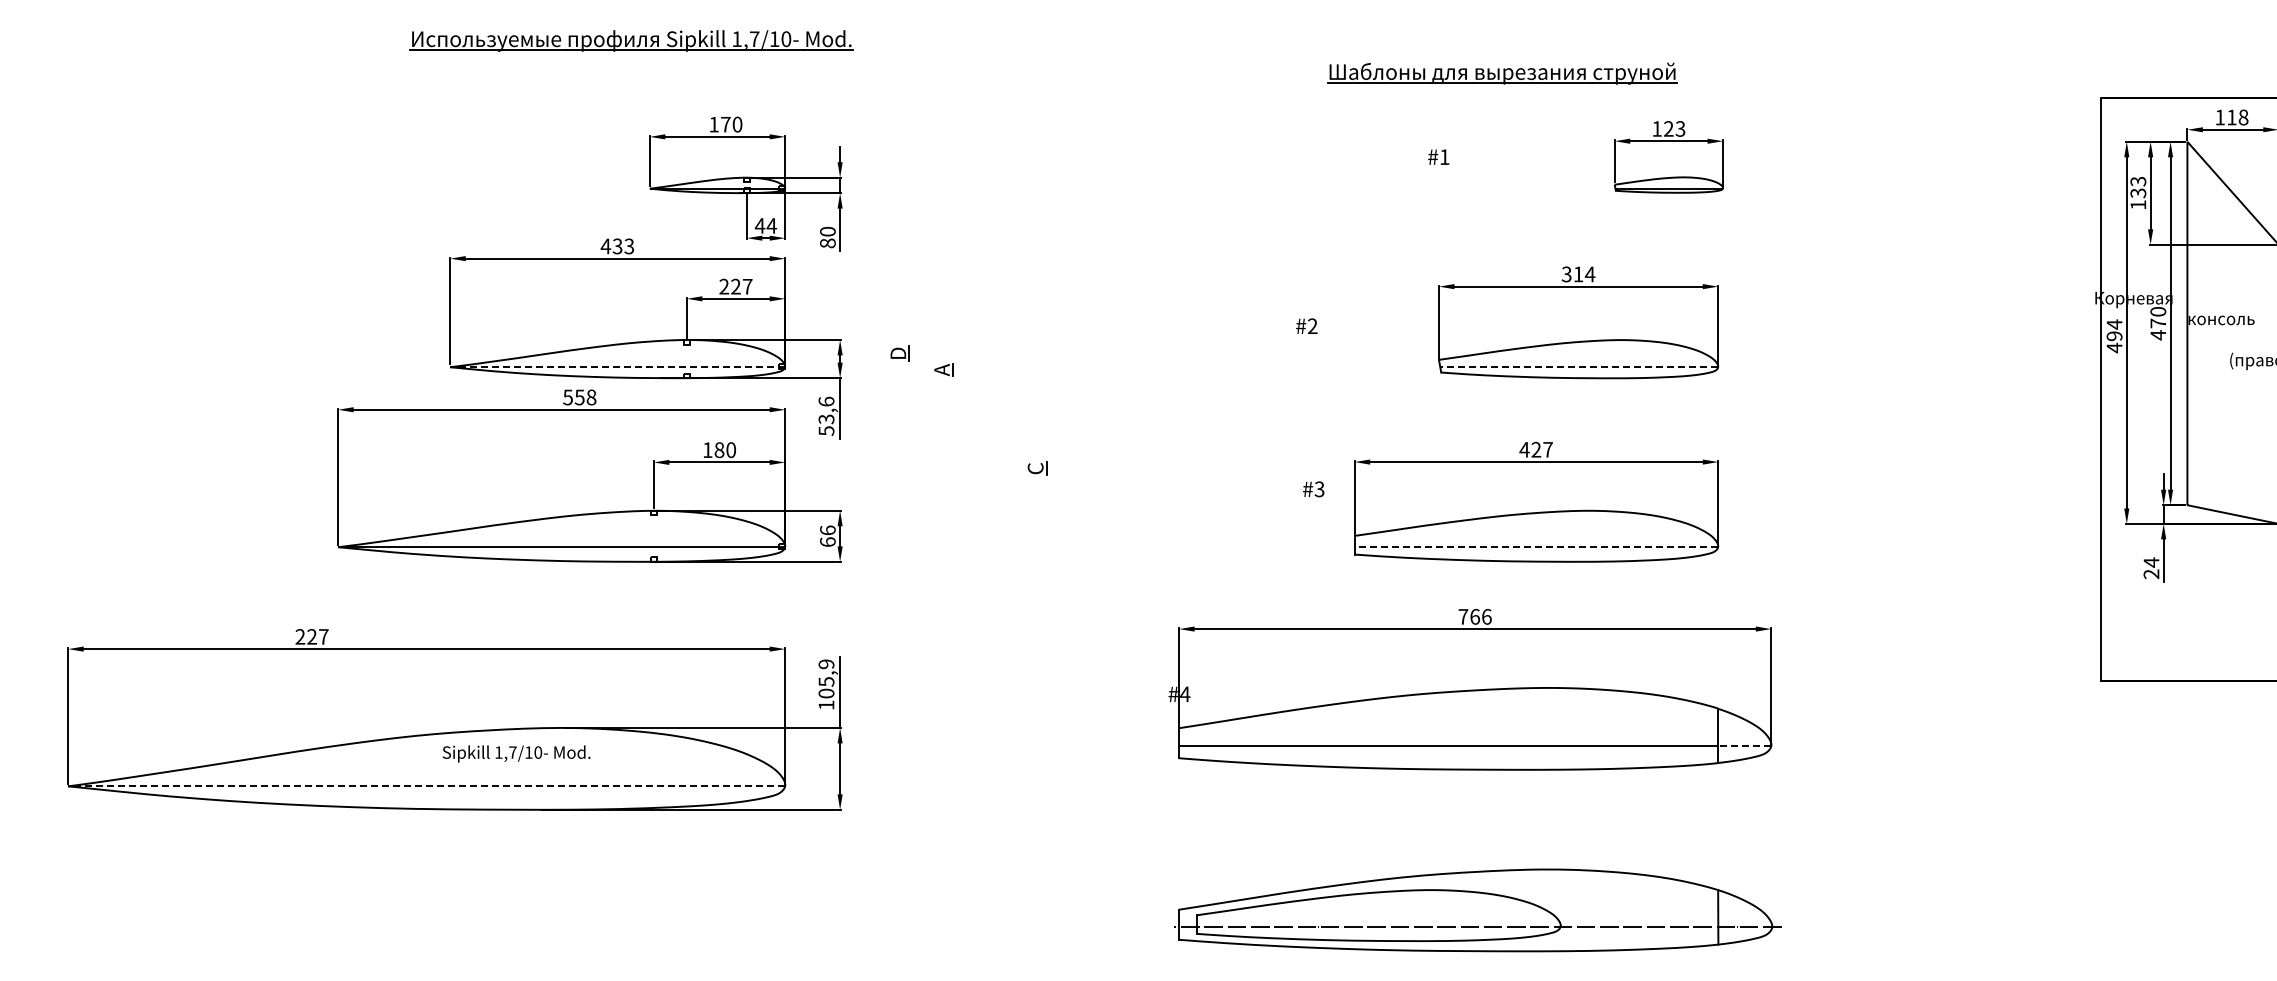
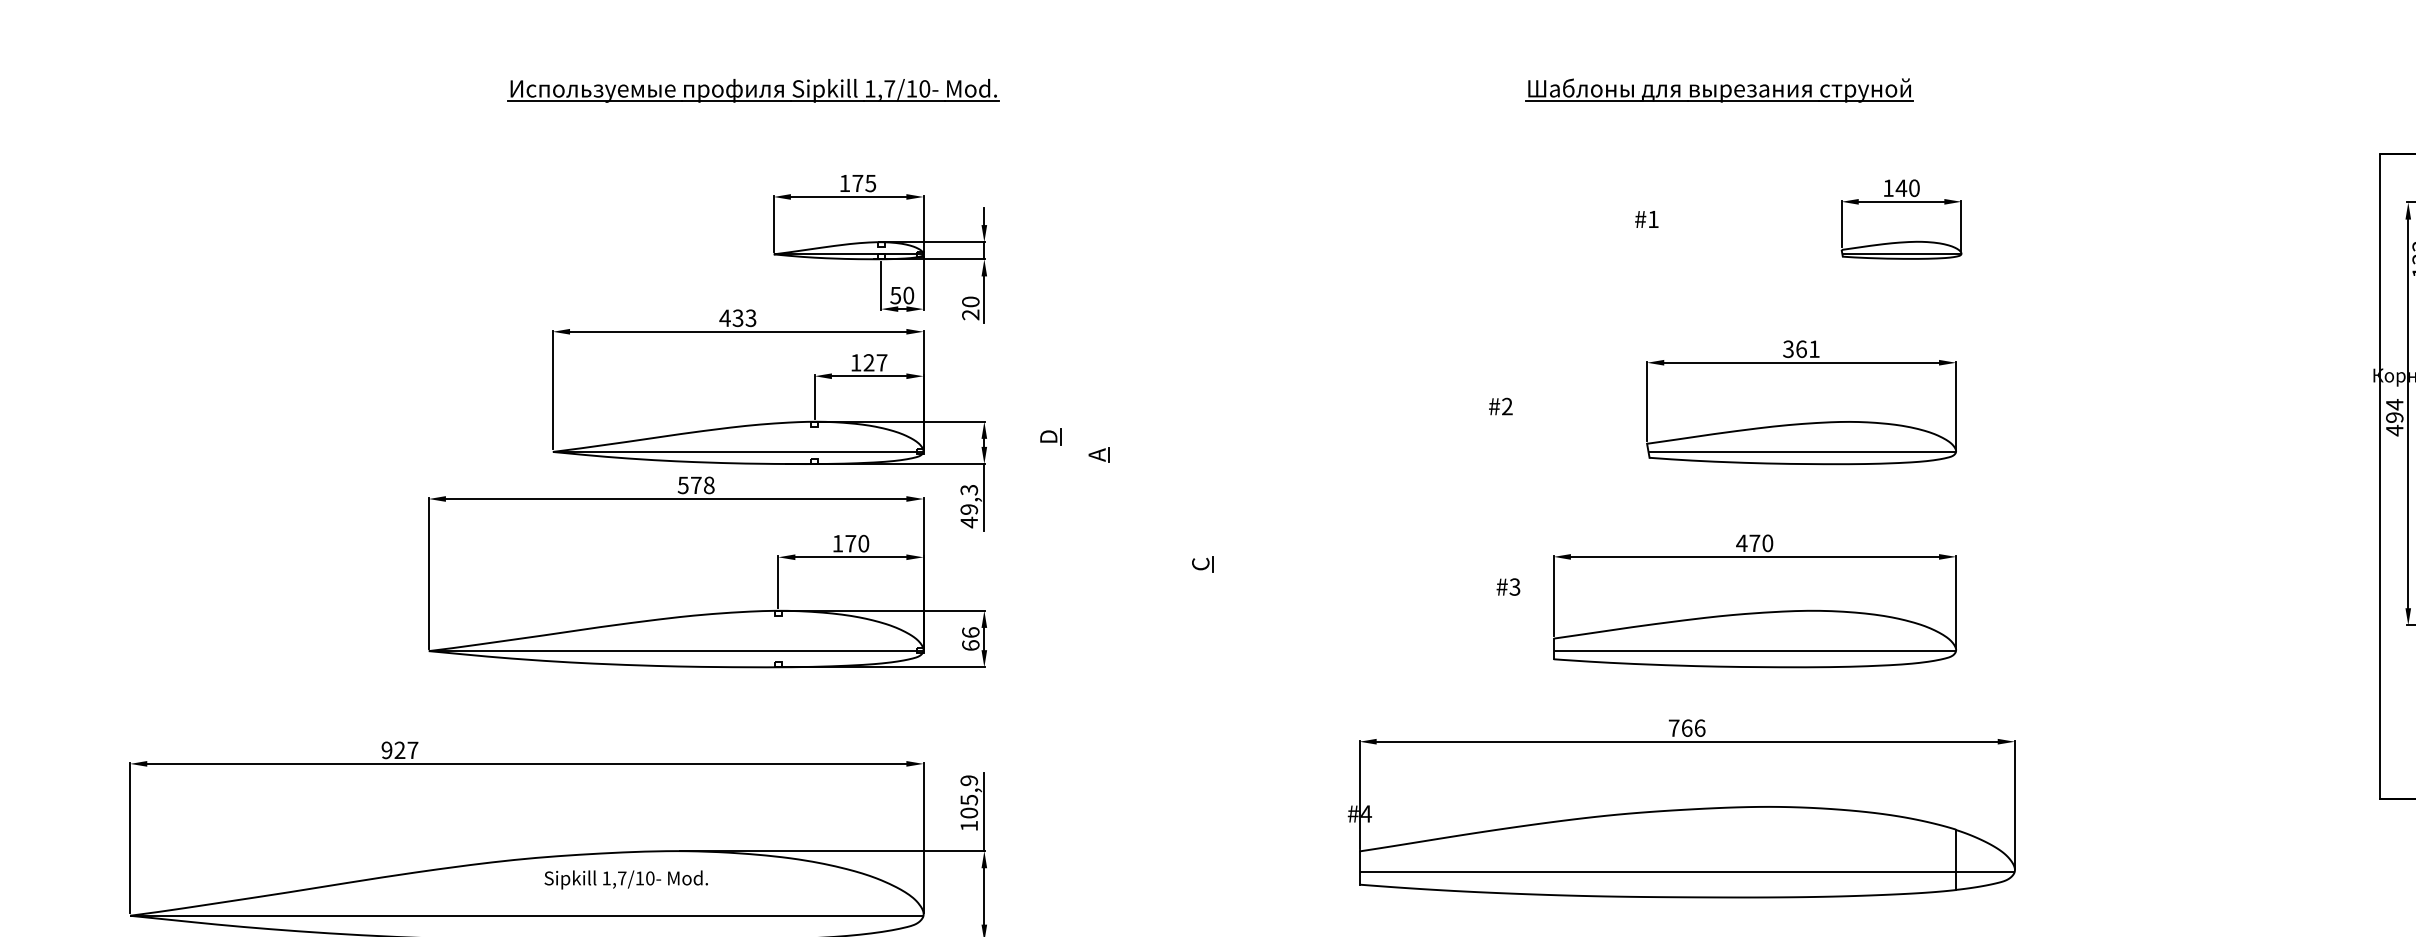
part: (1502, 73) -> (1719, 90), moved
text: (737, 124) -> (870, 183), 170 -> 175
text: (1674, 128) -> (1907, 187), 123 -> 140
text: (765, 225) -> (901, 295), 44 -> 50
text: (827, 243) -> (970, 315), 80 -> 20
text: (1584, 274) -> (1808, 349), 314 -> 361
text: (724, 286) -> (856, 362), 227 -> 127
line: (617, 367) -> (737, 452), dashed -> solid
line: (1579, 367) -> (1802, 452), dashed -> solid
text: (579, 397) -> (695, 485), 558 -> 578
text: (826, 416) -> (969, 506), 53,6 -> 49,3
text: (1541, 449) -> (1760, 542), 427 -> 470
text: (719, 450) -> (850, 544), 180 -> 170
line: (1536, 547) -> (1755, 651), dashed -> solid
text: (300, 636) -> (387, 749), 227 -> 927
line: (1744, 746) -> (1985, 871), dashed -> solid
line: (426, 786) -> (526, 915), dashed -> solid

